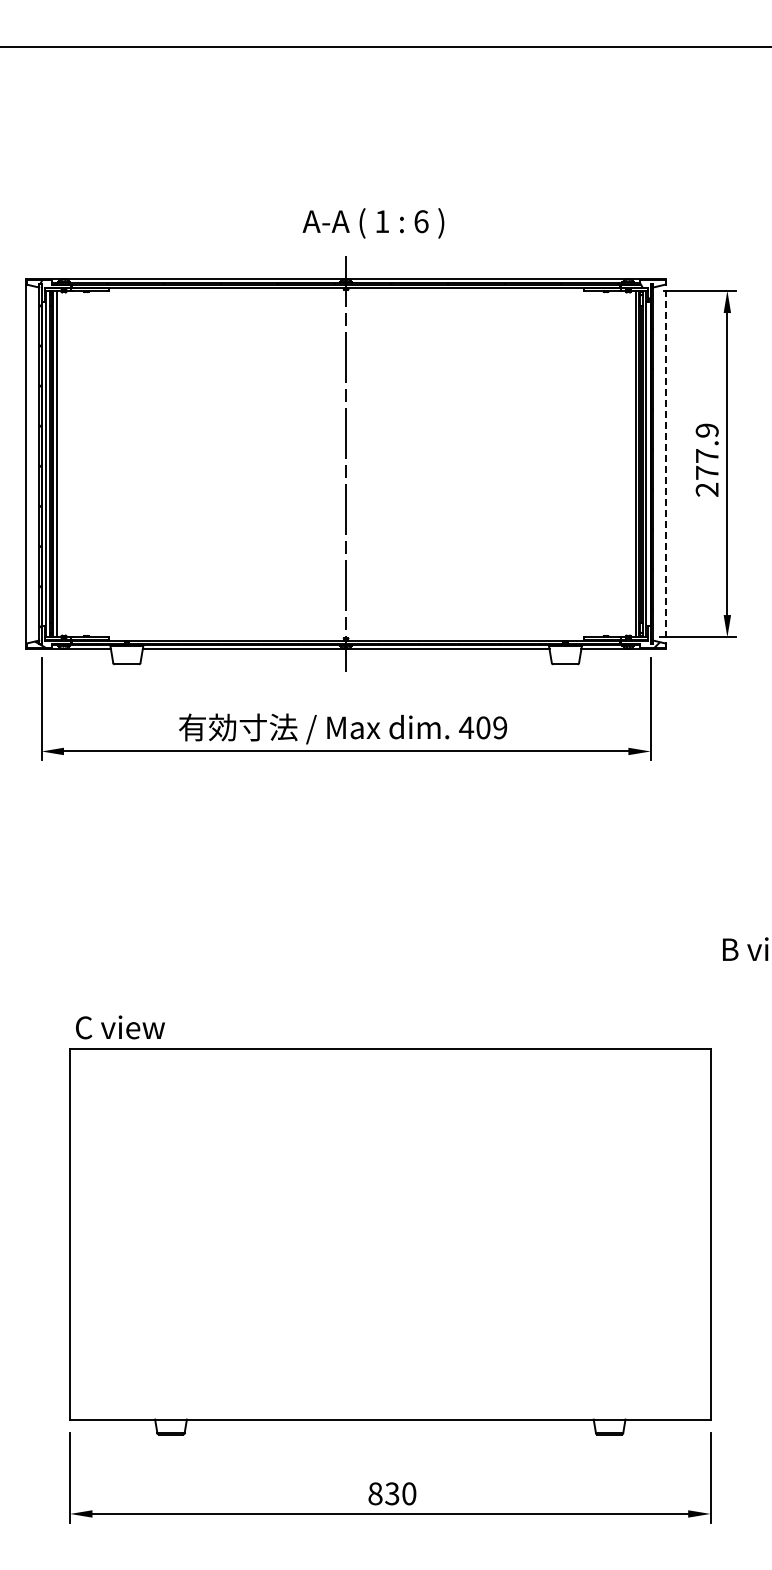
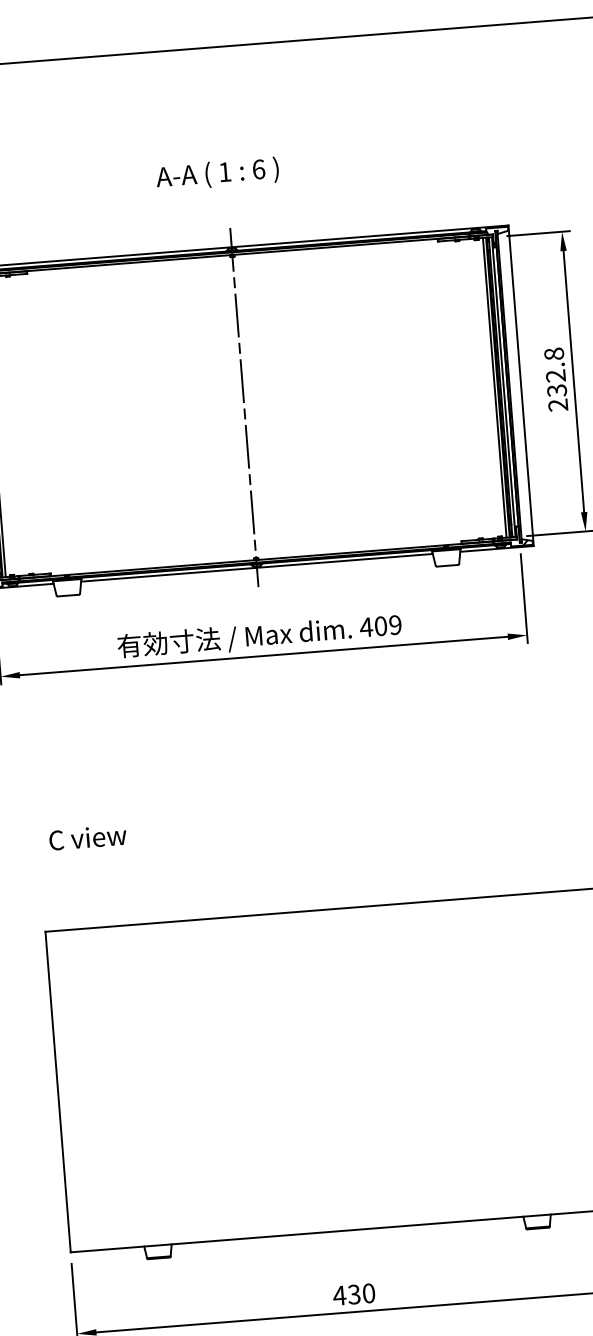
text: (373, 223) -> (217, 174), moved
text: (706, 451) -> (554, 372), 277.9 -> 232.8
line: (666, 464) -> (521, 386), dashed -> solid
text: (120, 1027) -> (88, 837), moved
text: (374, 1493) -> (338, 1295), 830 -> 430

